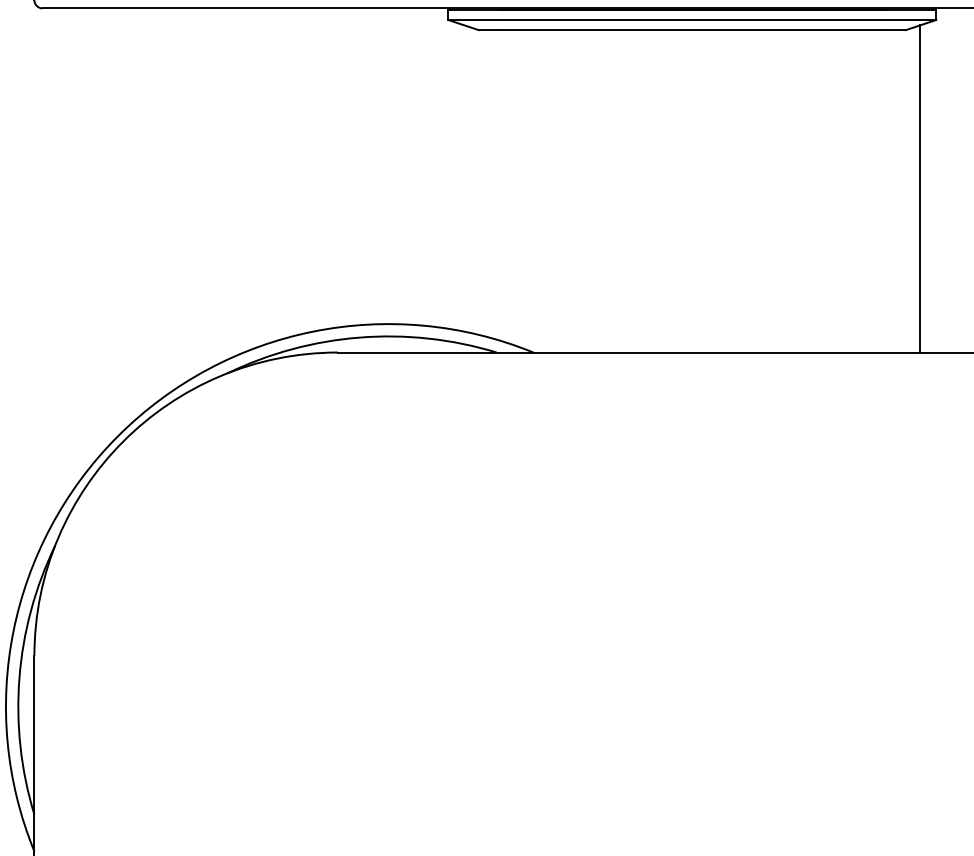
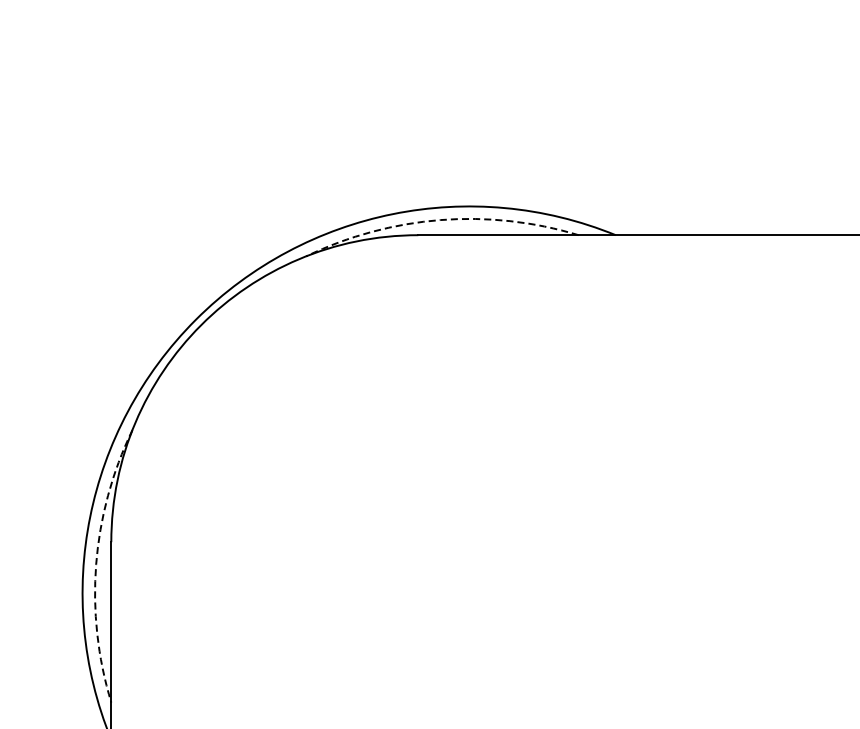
arc: (359, 337) -> (439, 220), solid -> dashed
arc: (19, 678) -> (96, 564), solid -> dashed

